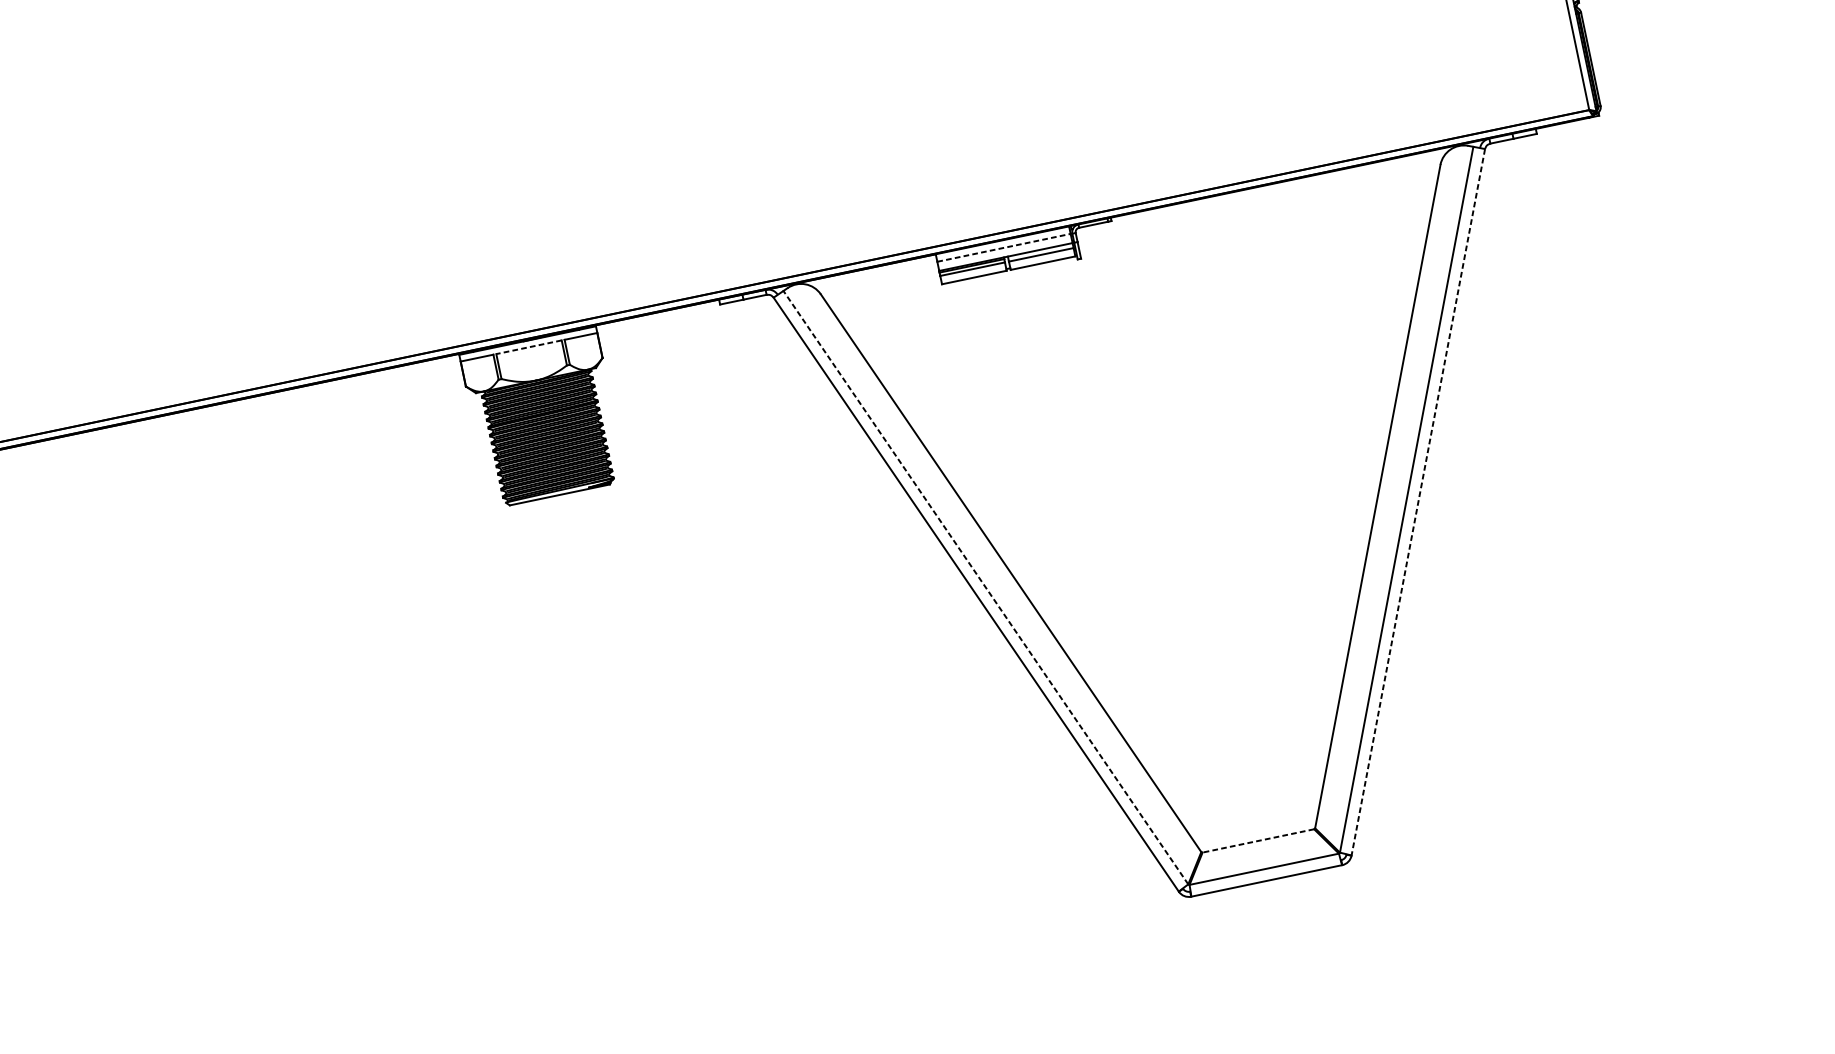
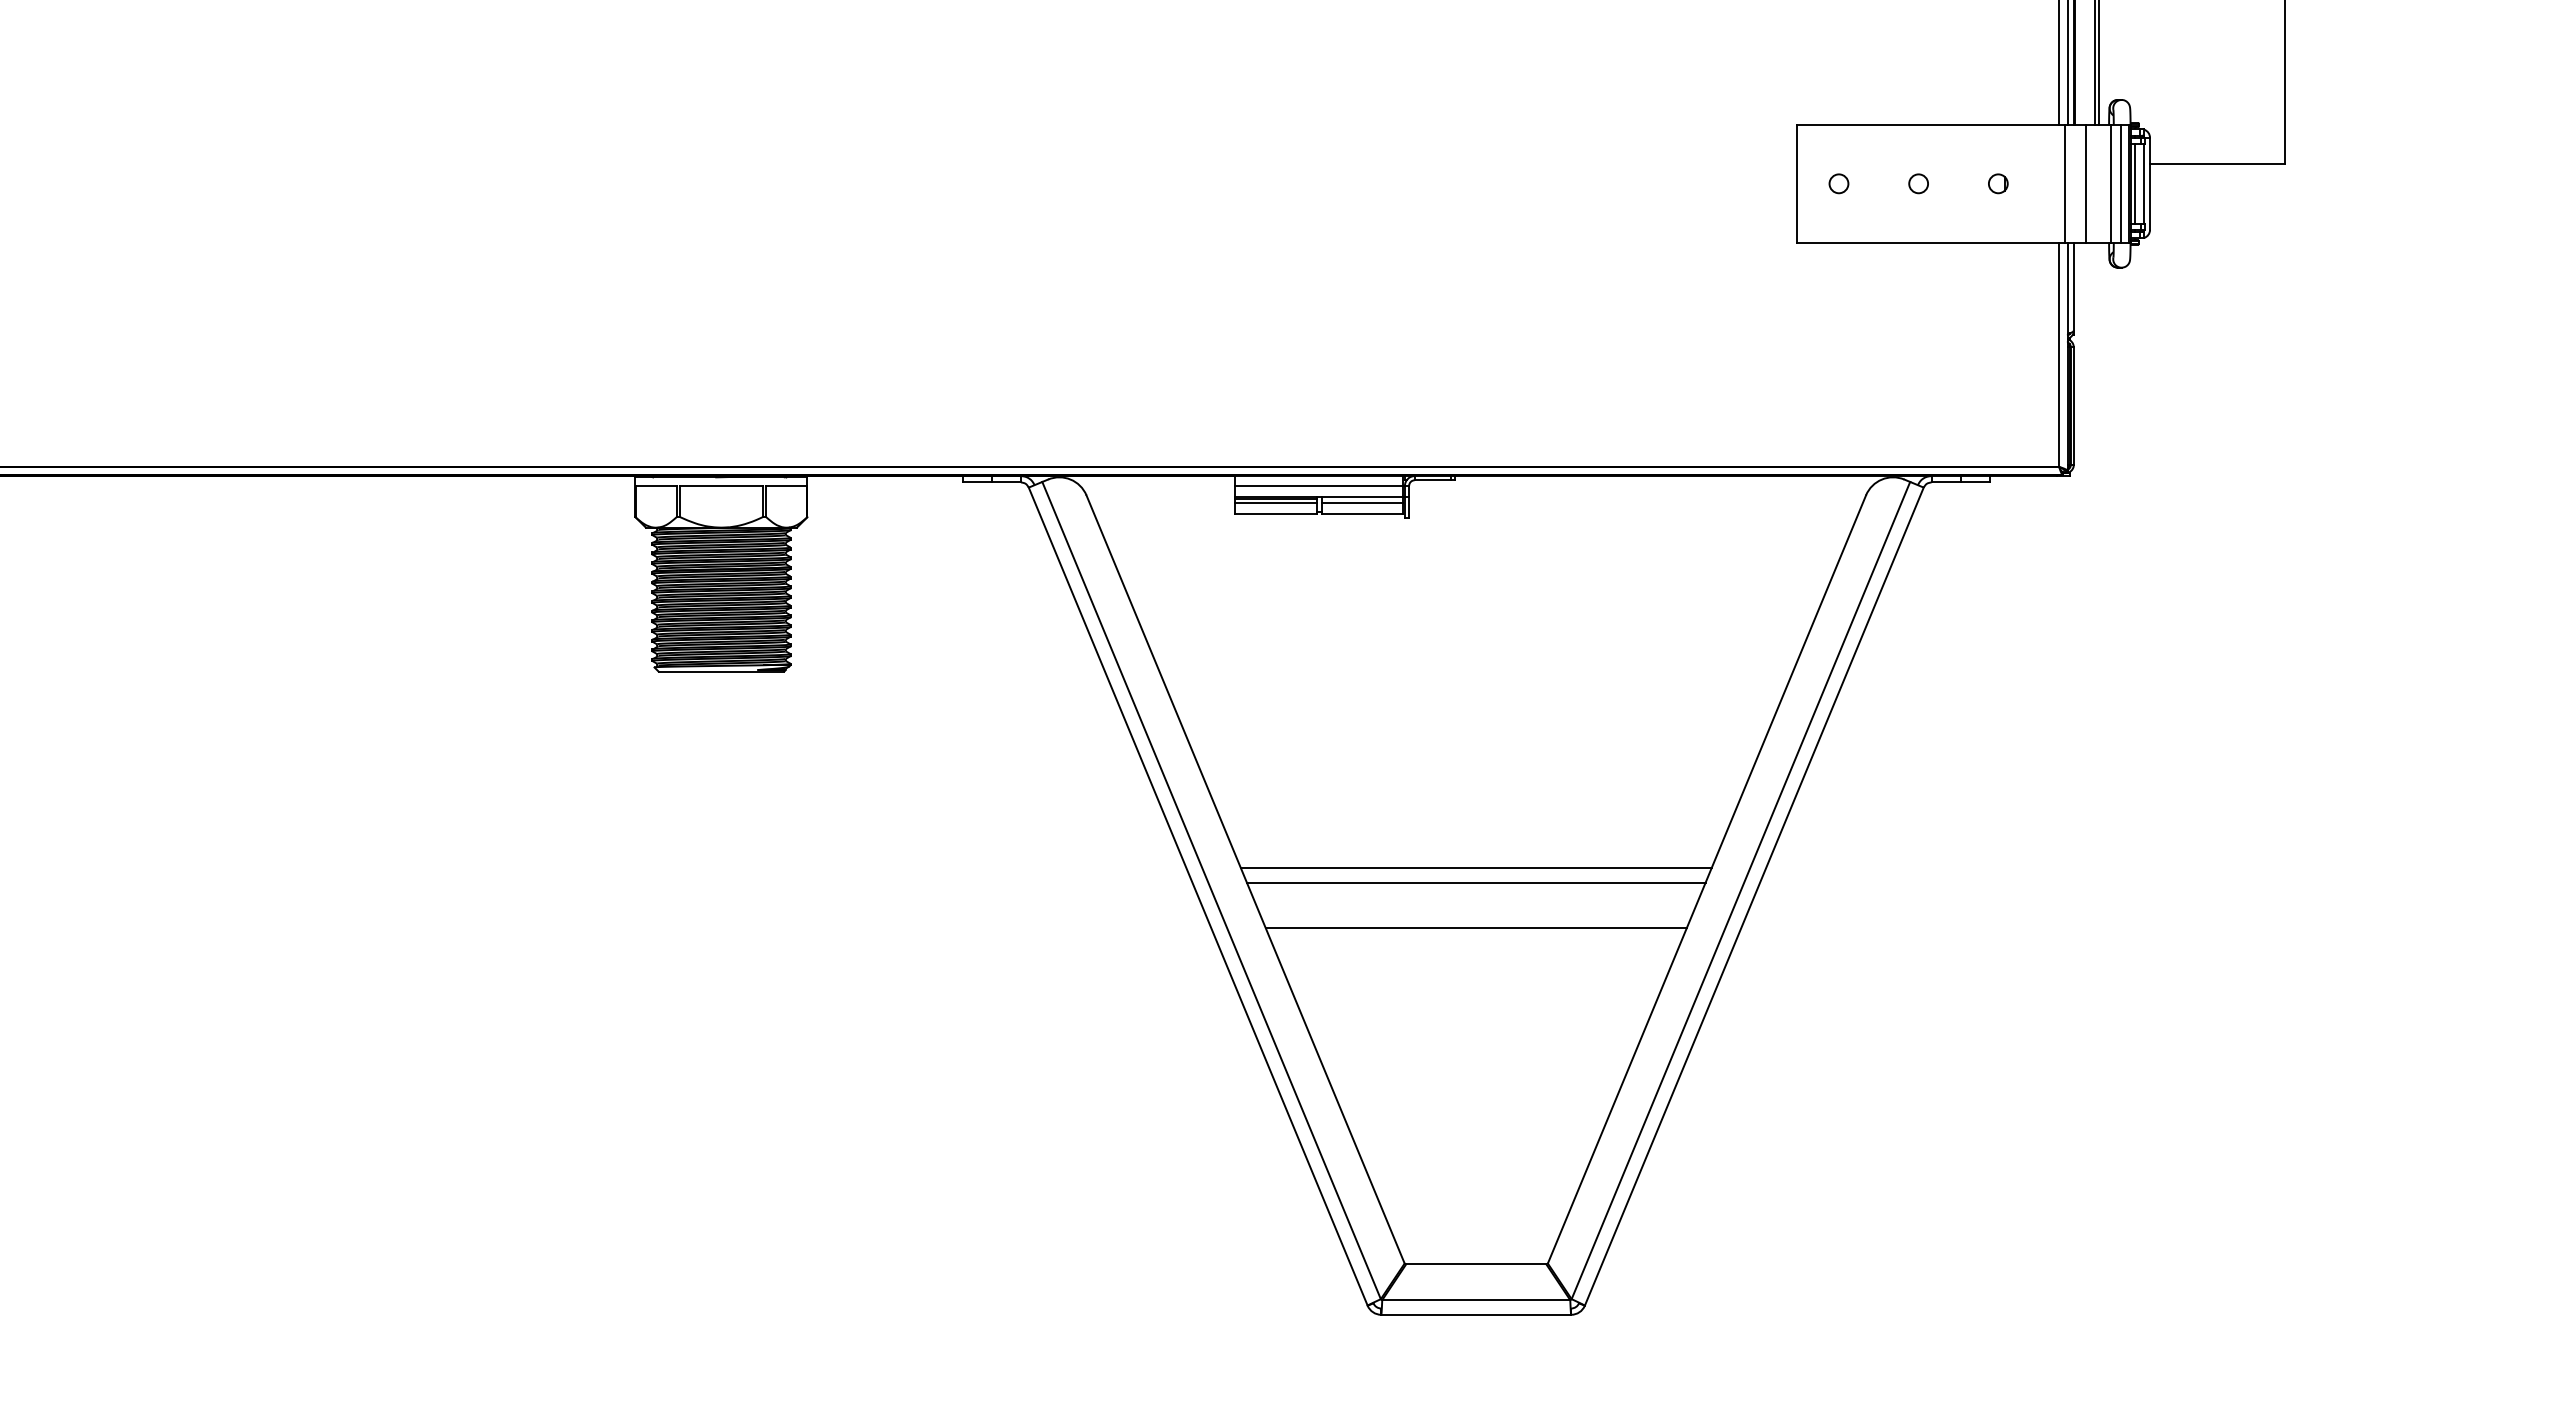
line: (1004, 247) -> (1319, 485), dashed -> solid
line: (528, 347) -> (720, 485), dashed -> solid
line: (1418, 502) -> (1754, 896), dashed -> solid
line: (1192, 526) -> (1475, 868), added
line: (1194, 537) -> (1475, 882), added
line: (1201, 573) -> (1475, 928), added
line: (985, 587) -> (1211, 890), dashed -> solid
line: (1257, 841) -> (1475, 1264), dashed -> solid

